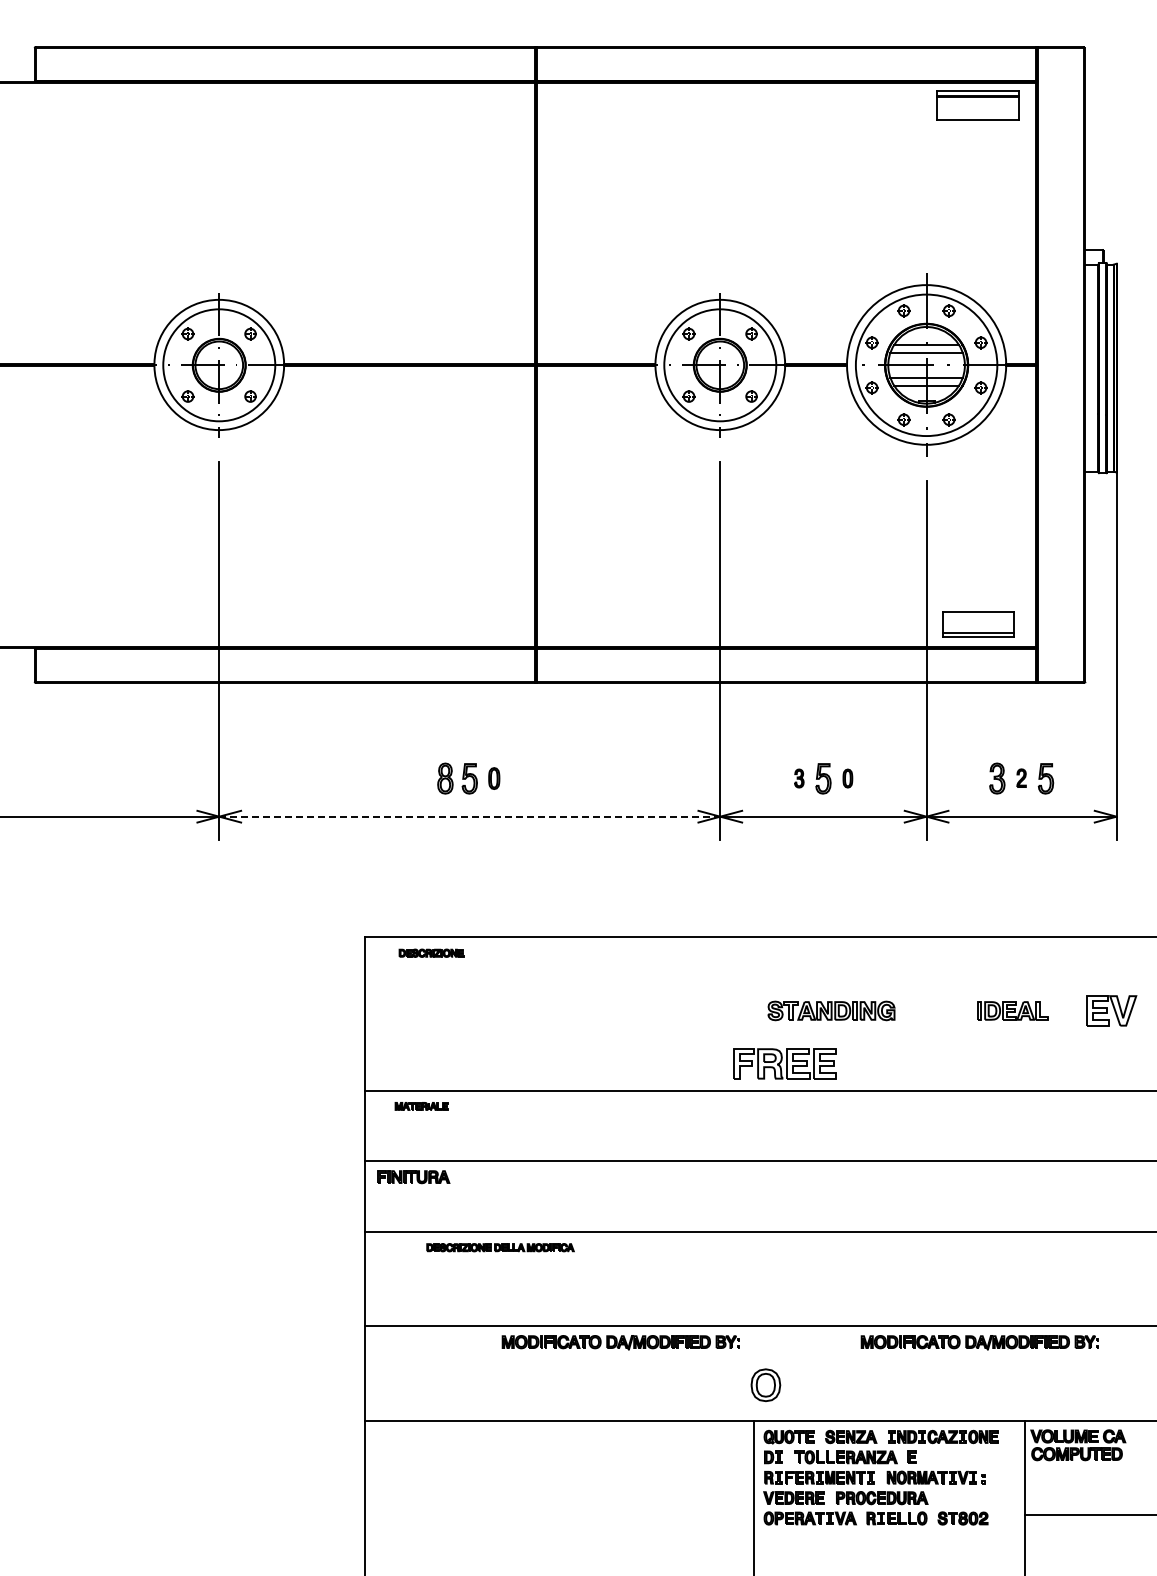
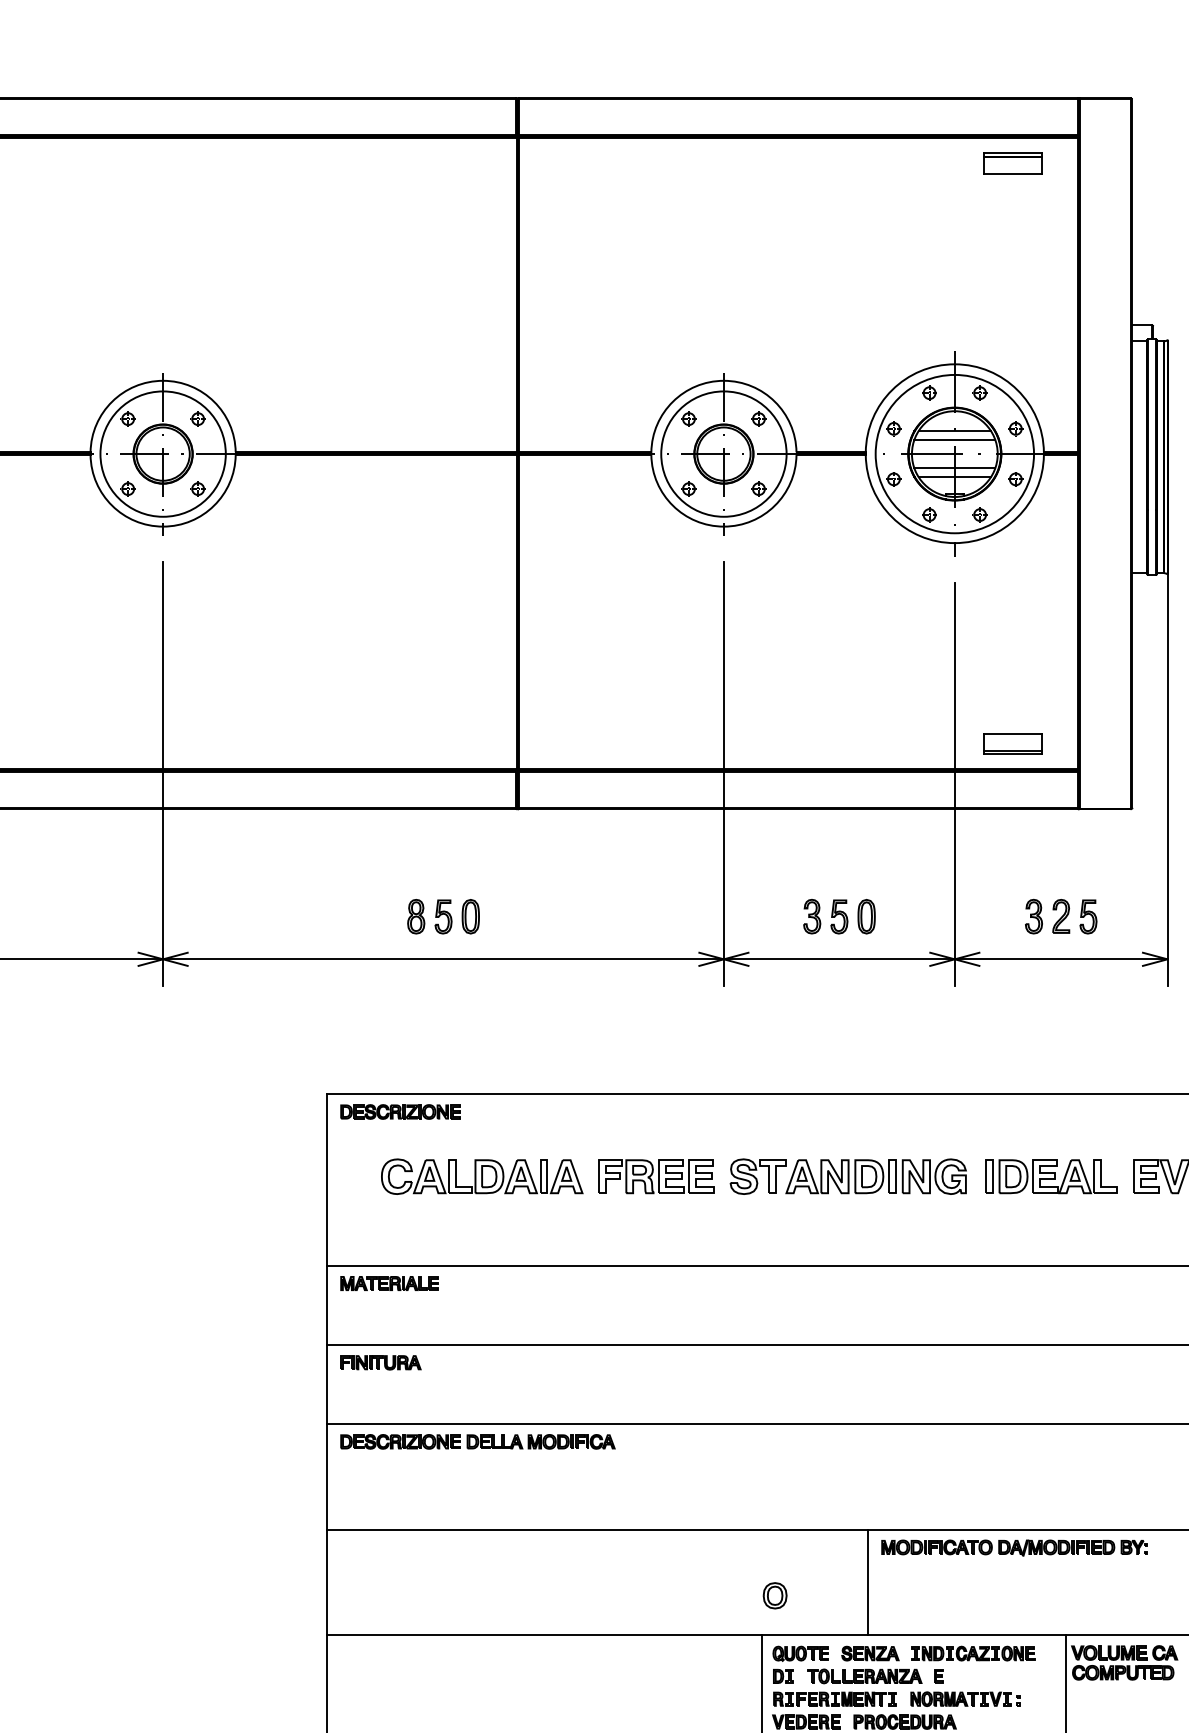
part: (978, 105) -> (1012, 163), size x0.62
part: (978, 623) -> (1012, 743), size x0.71
part: (1021, 777) -> (1061, 915), size x1.67
part: (494, 778) -> (471, 916), size x1.43
part: (799, 778) -> (812, 916), size x1.67
part: (847, 778) -> (866, 916), size x1.67
line: (469, 816) -> (443, 959), dashed -> solid
part: (431, 953) -> (400, 1112), size x1.67
part: (503, 1010) -> (481, 1176), added
part: (831, 1010) -> (848, 1176), size x1.67
part: (1012, 1010) -> (1050, 1176), size x1.67
part: (784, 1063) -> (655, 1176), moved
part: (421, 1106) -> (389, 1283), size x1.67
part: (500, 1247) -> (477, 1441), size x1.67
part: (620, 1342) -> (612, 1547), removed
line: (848, 1373) -> (867, 1582), added
part: (766, 1385) -> (775, 1595), size x0.71

